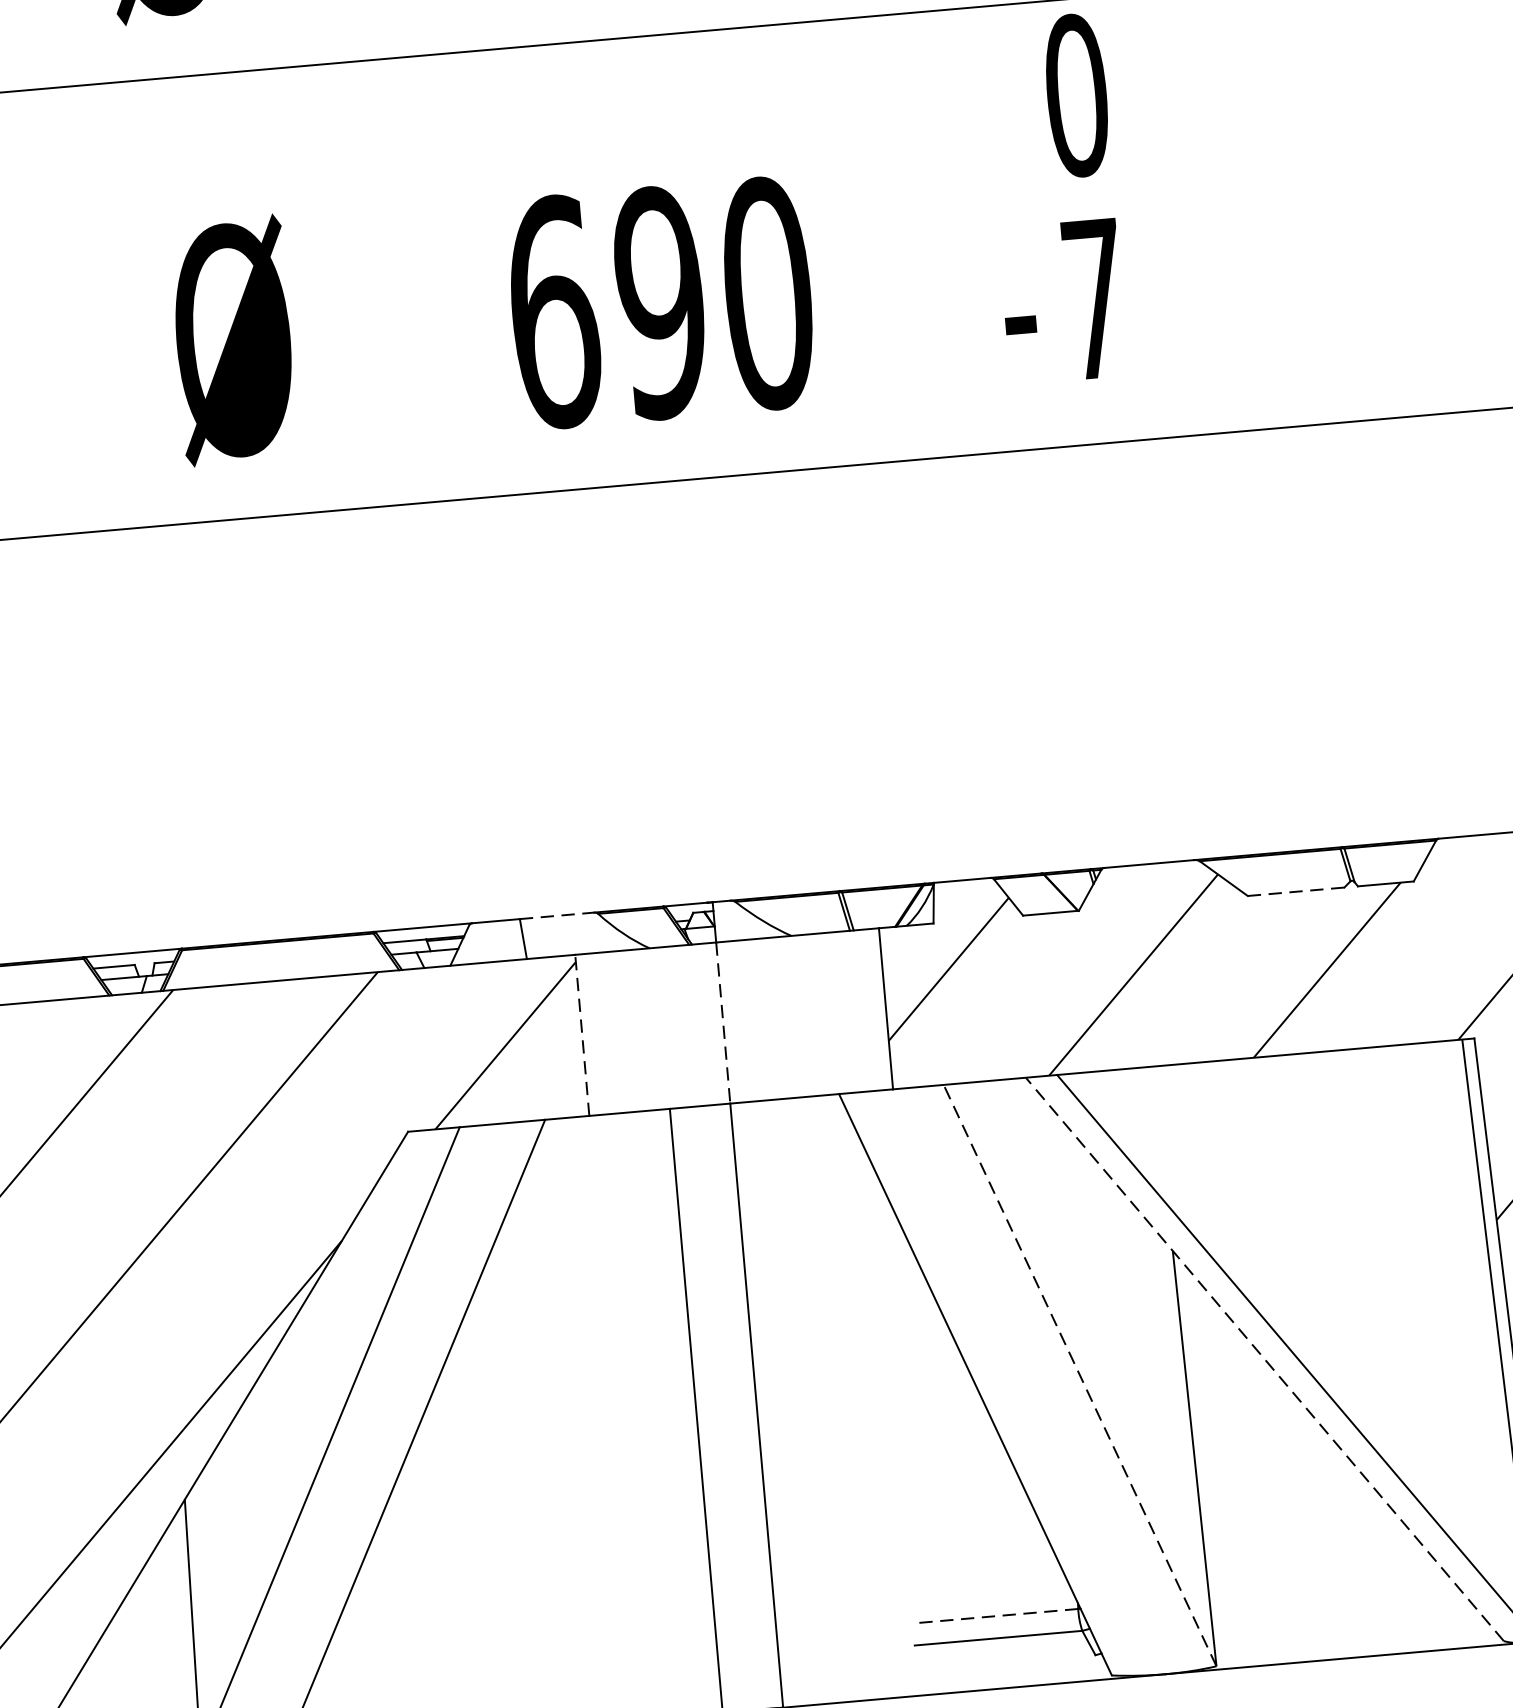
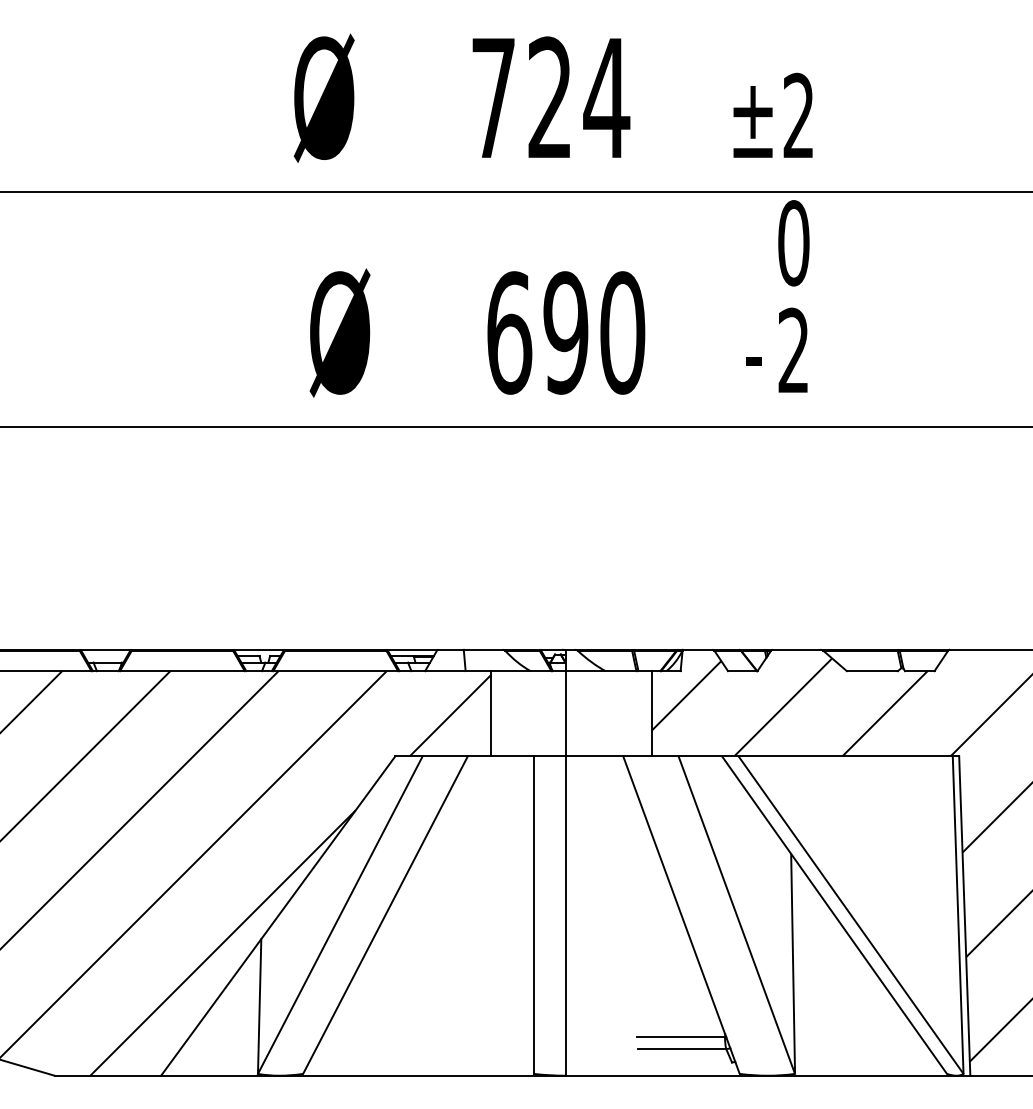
text: (1093, 296) -> (793, 349), 7 -> 2
line: (1296, 892) -> (872, 671), dashed -> solid
line: (557, 915) -> (483, 649), dashed -> solid
line: (722, 1022) -> (565, 713), dashed -> solid
line: (582, 1034) -> (491, 713), dashed -> solid
line: (1264, 1360) -> (834, 915), dashed -> solid
line: (1079, 1374) -> (736, 914), dashed -> solid
line: (995, 1616) -> (681, 1037), dashed -> solid

